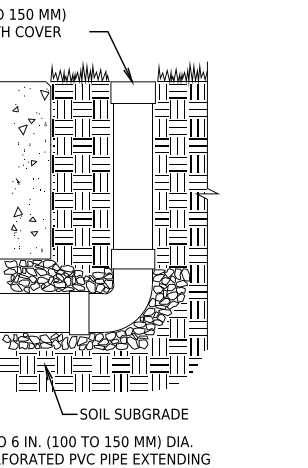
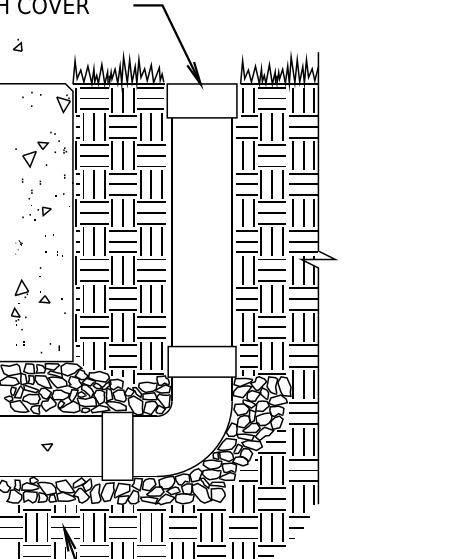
part: (15, 108) -> (17, 45), moved
part: (16, 185) -> (19, 246), size x0.6
part: (33, 233) -> (45, 446), moved

